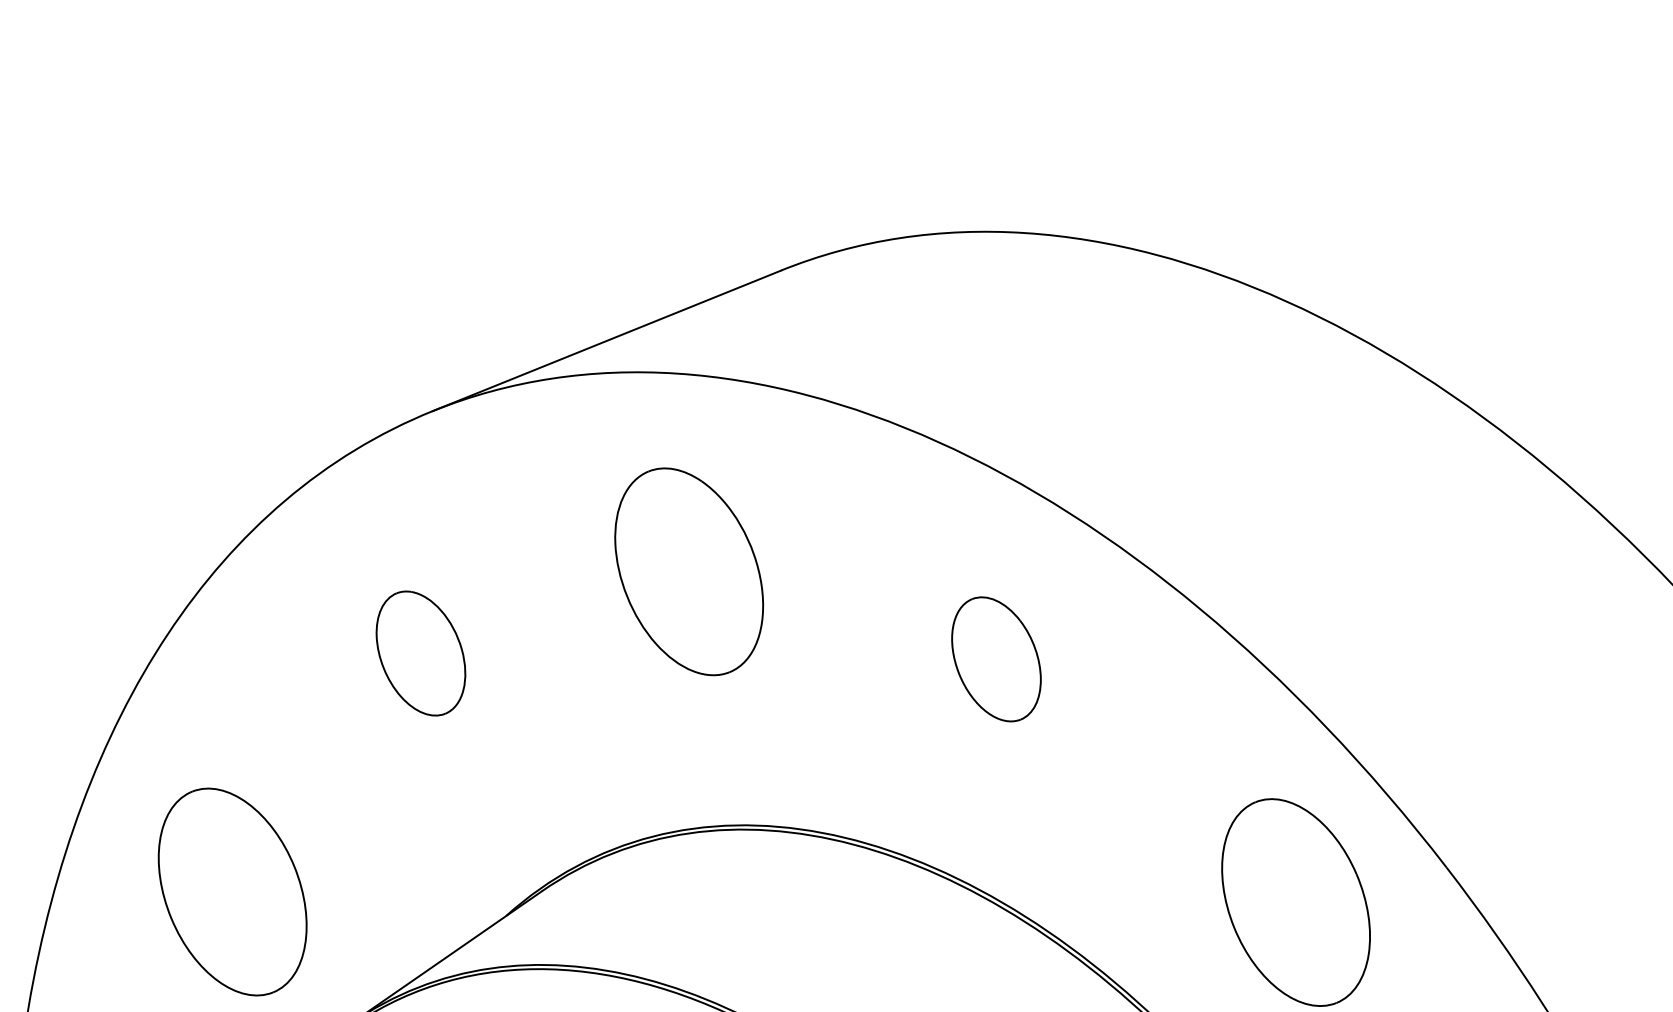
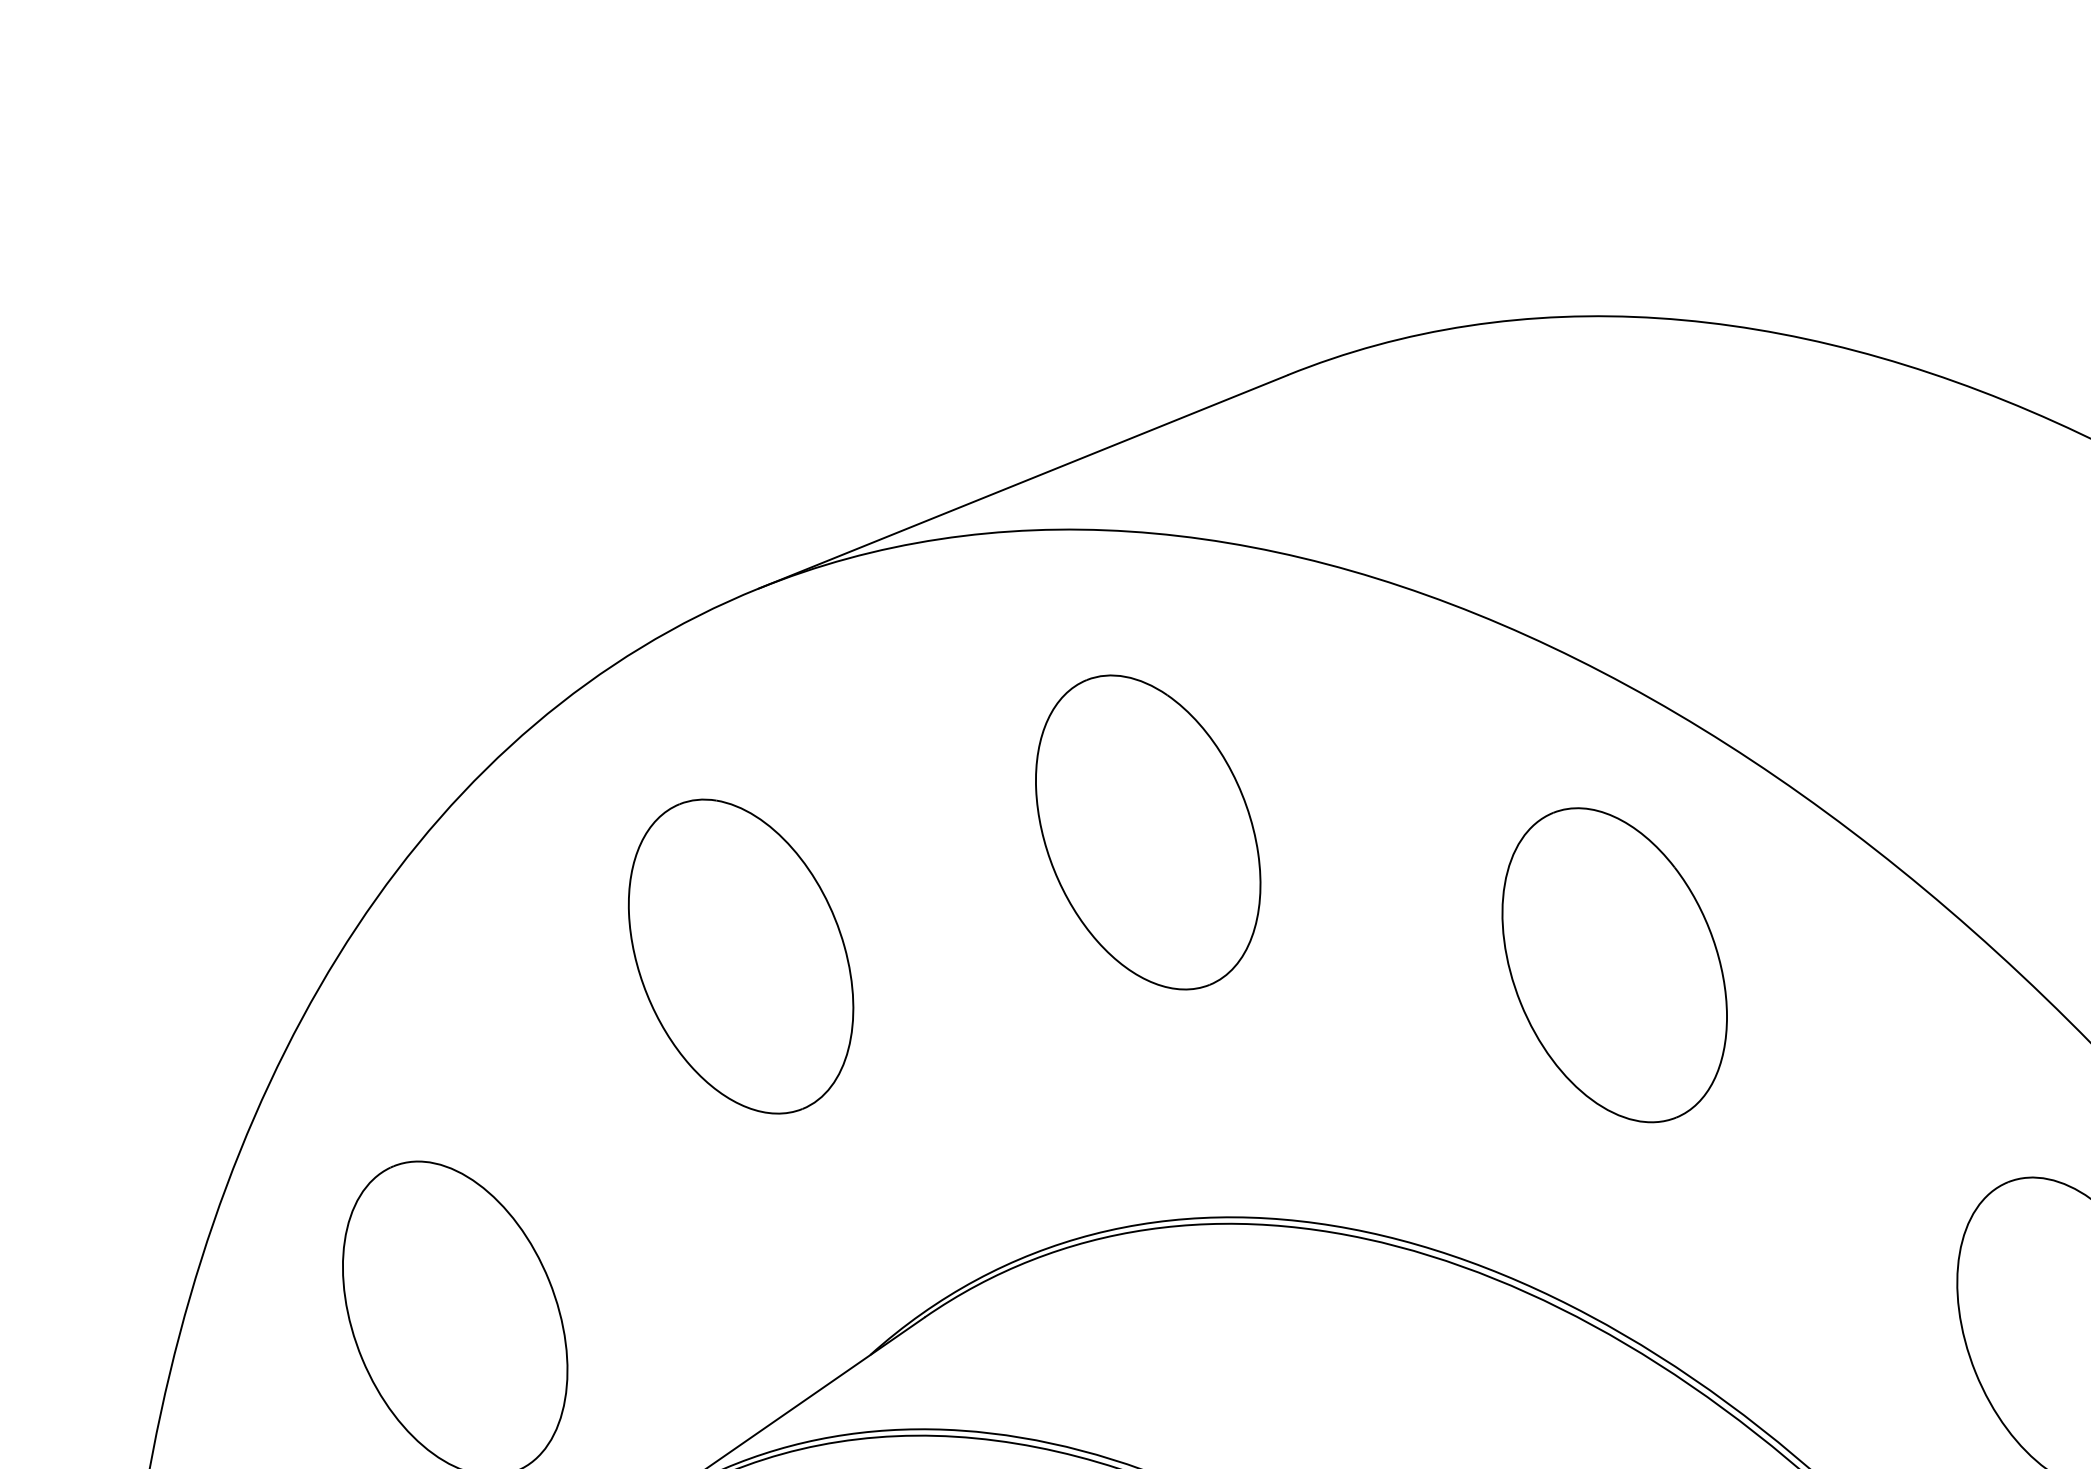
part: (420, 653) -> (740, 956), size x1.67
part: (996, 659) -> (1614, 965), size x1.67

